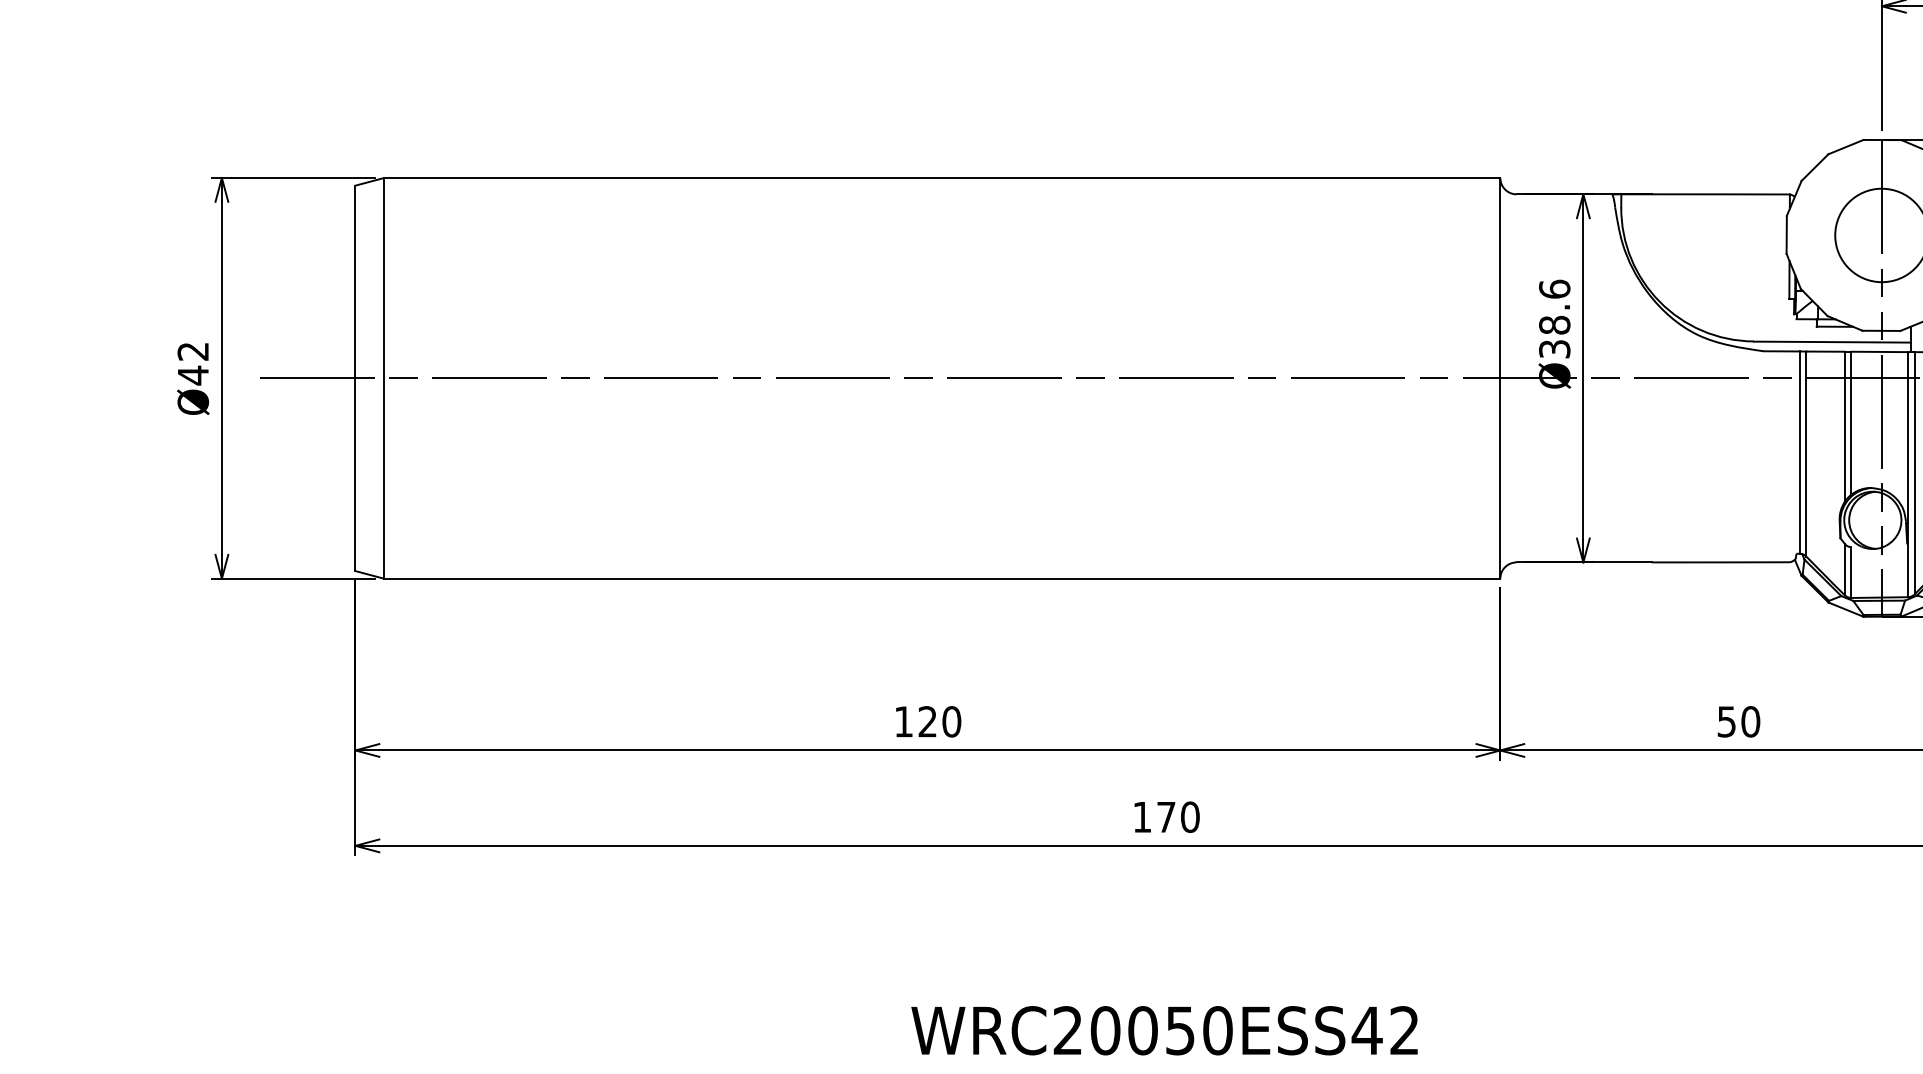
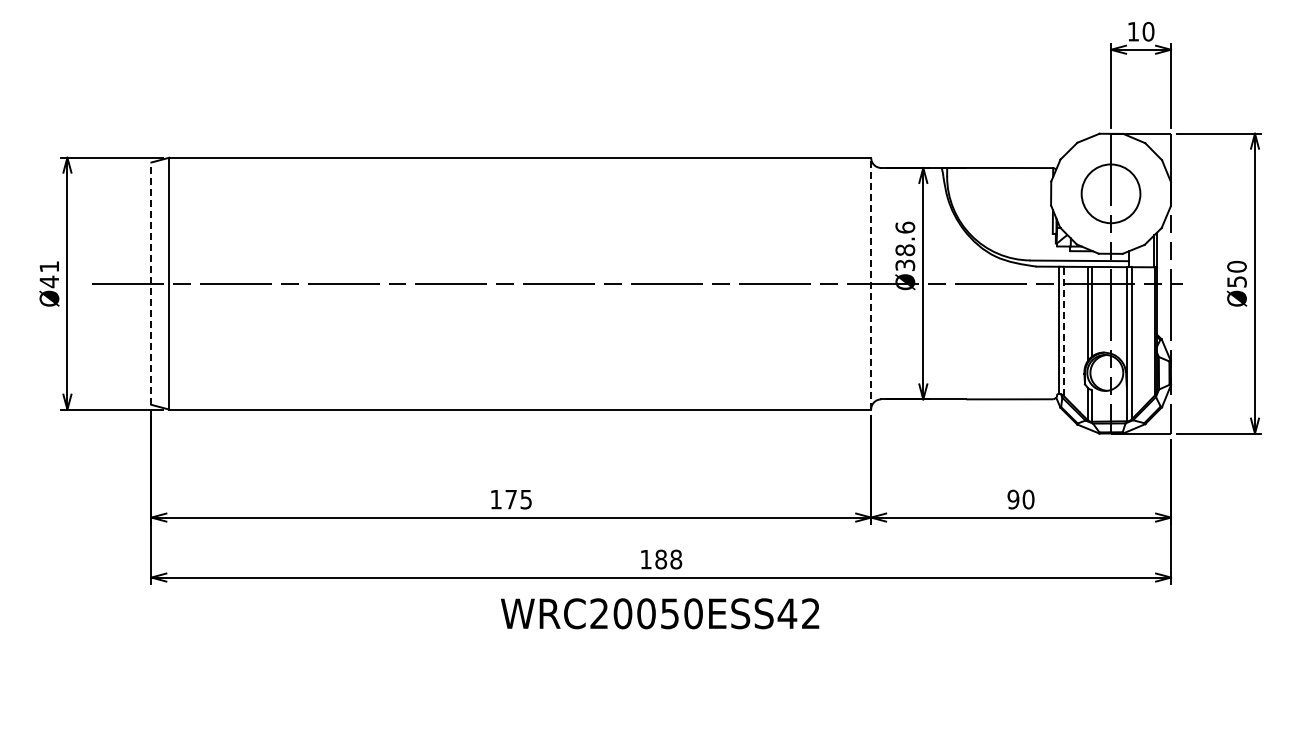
text: (191, 351) -> (48, 266), Ø42 -> Ø41
line: (355, 378) -> (151, 283), solid -> dashed
line: (1500, 378) -> (871, 283), solid -> dashed
line: (1806, 452) -> (1063, 330), solid -> dashed
text: (939, 721) -> (518, 499), 120 -> 175
text: (1726, 721) -> (1013, 499), 50 -> 90
text: (1178, 817) -> (668, 559), 170 -> 188
text: (1165, 1030) -> (660, 613), moved

